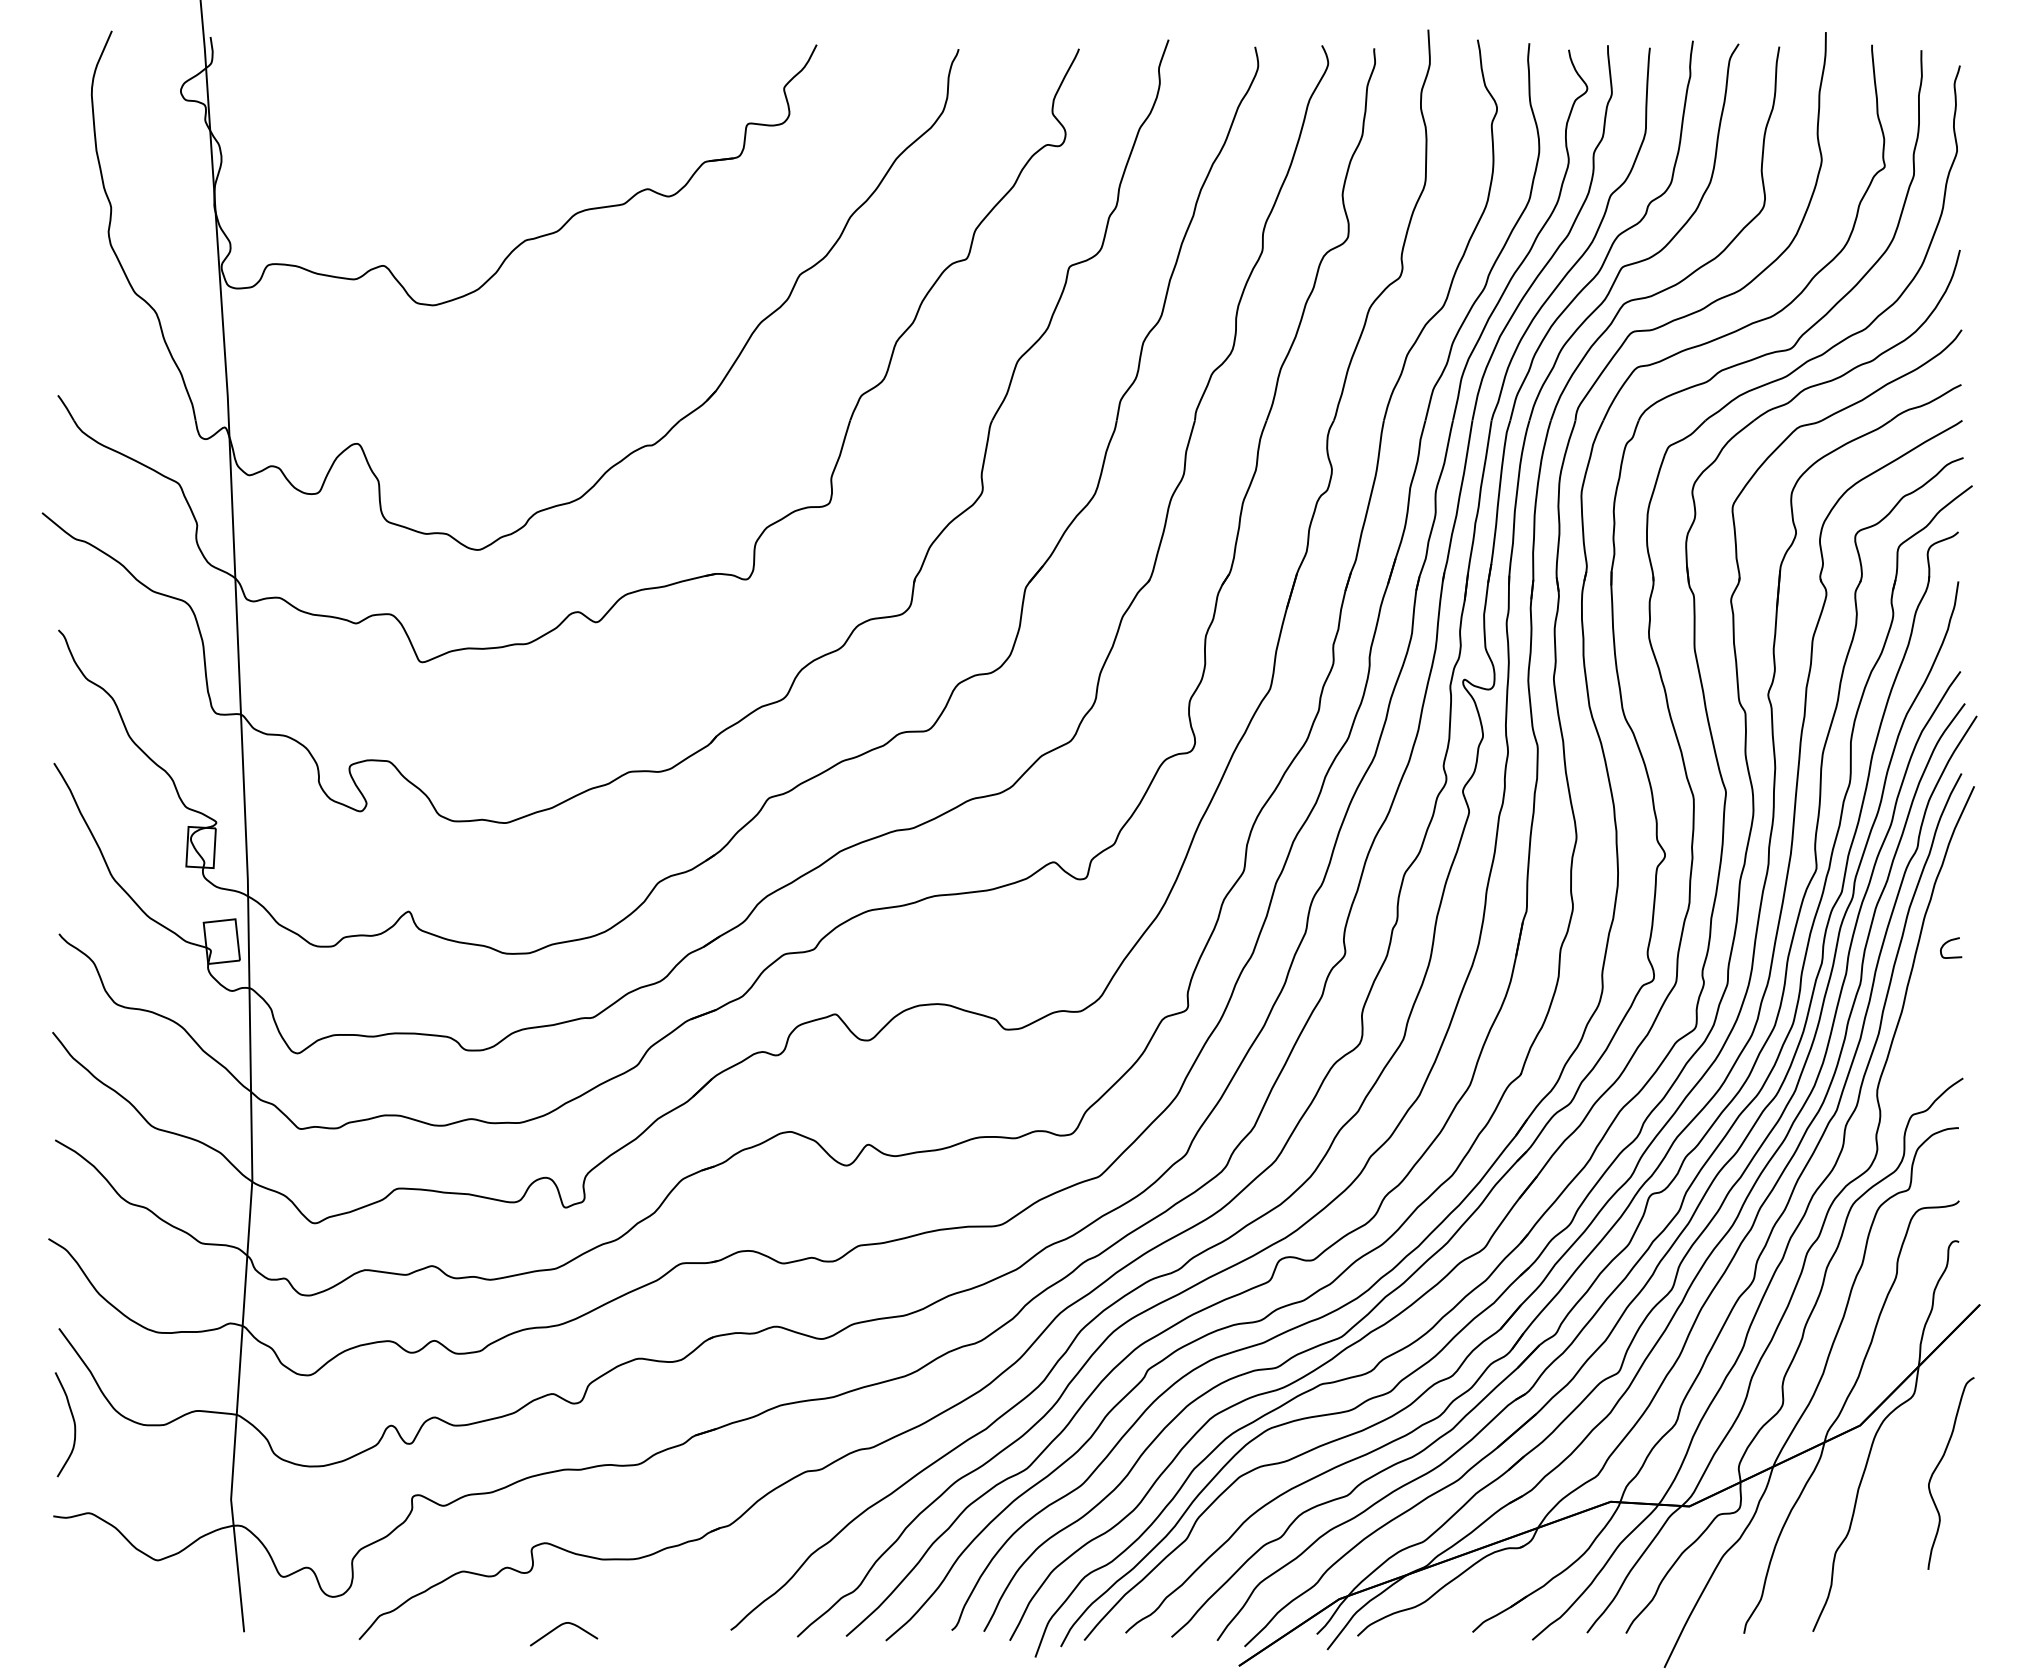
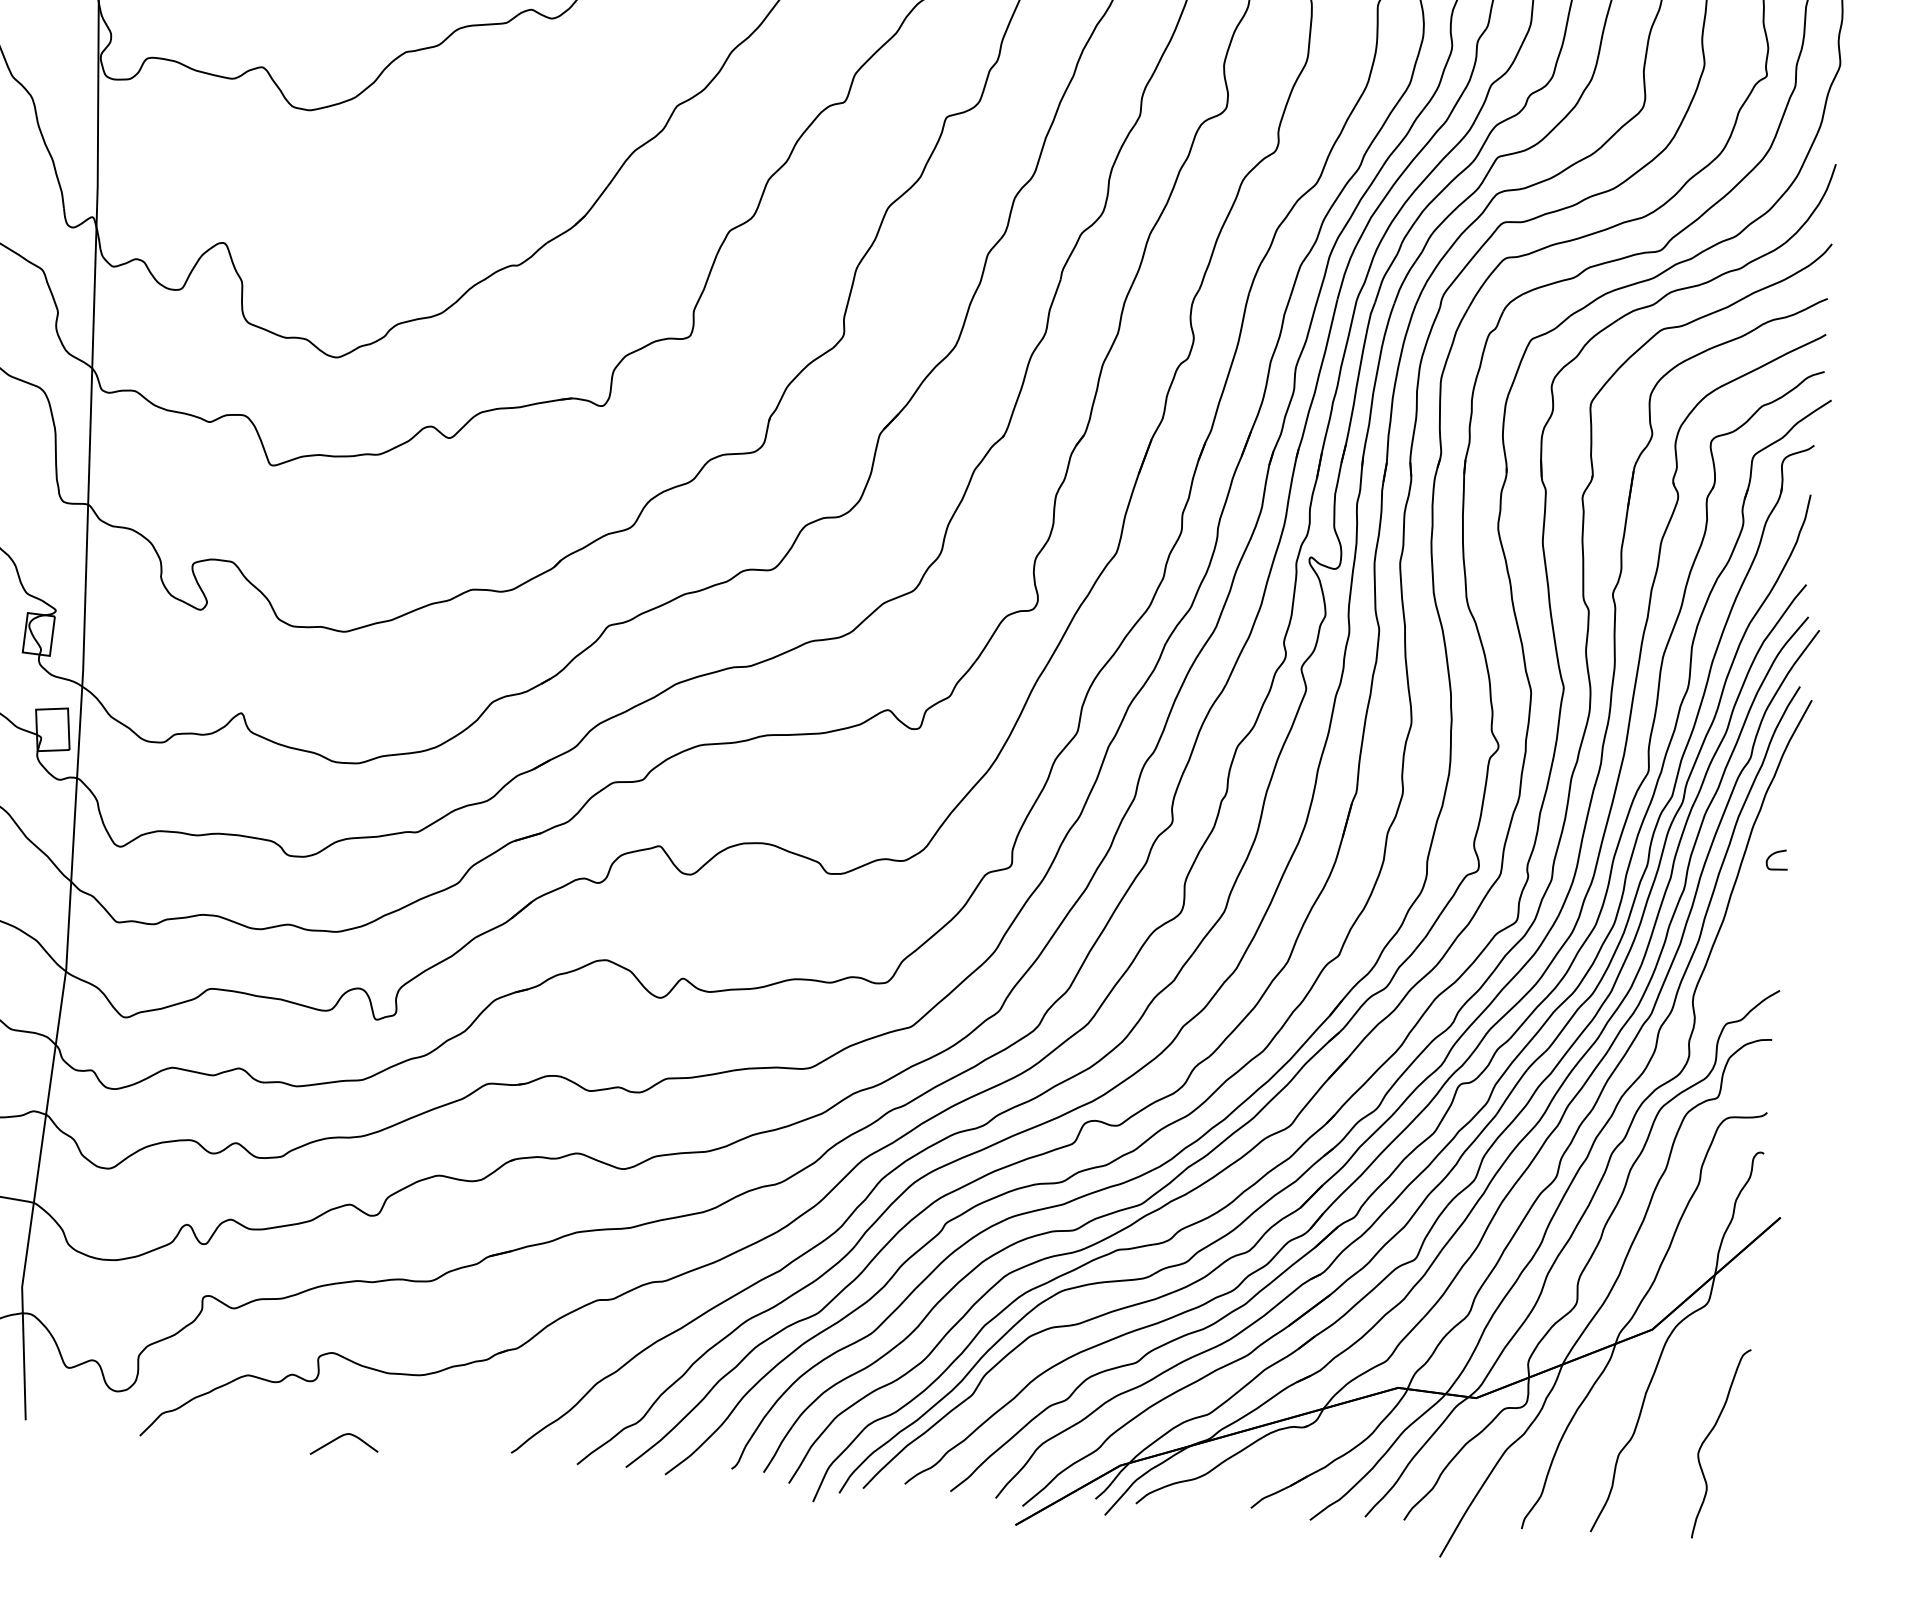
curve: (1938, 1466) -> (1709, 1435), moved

